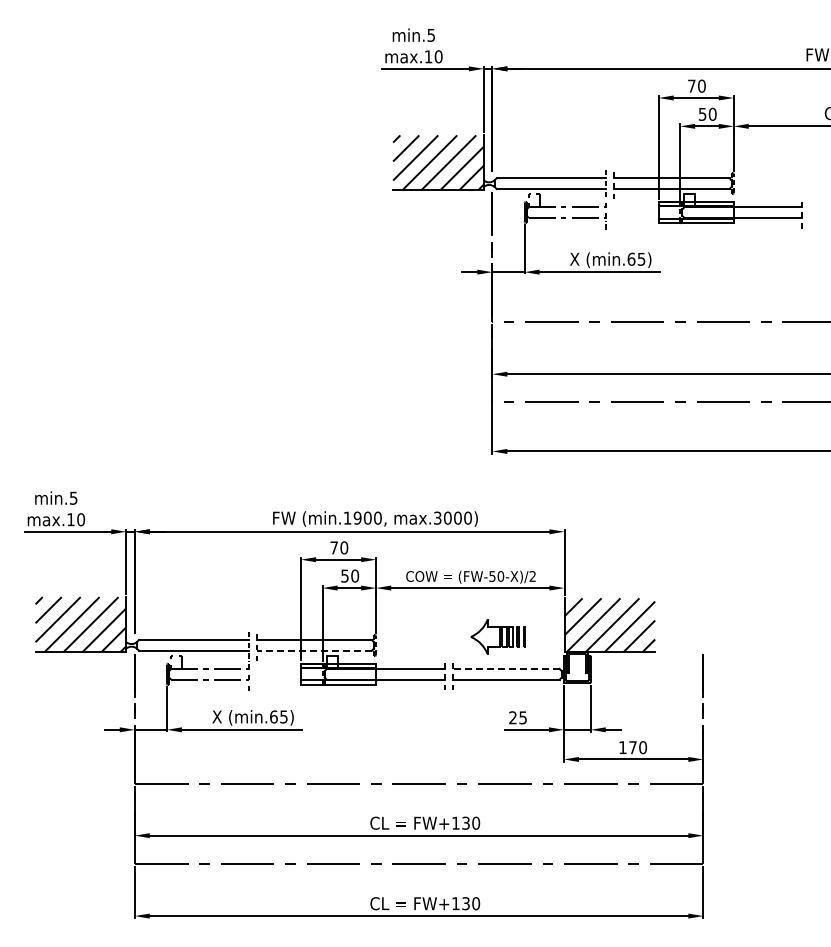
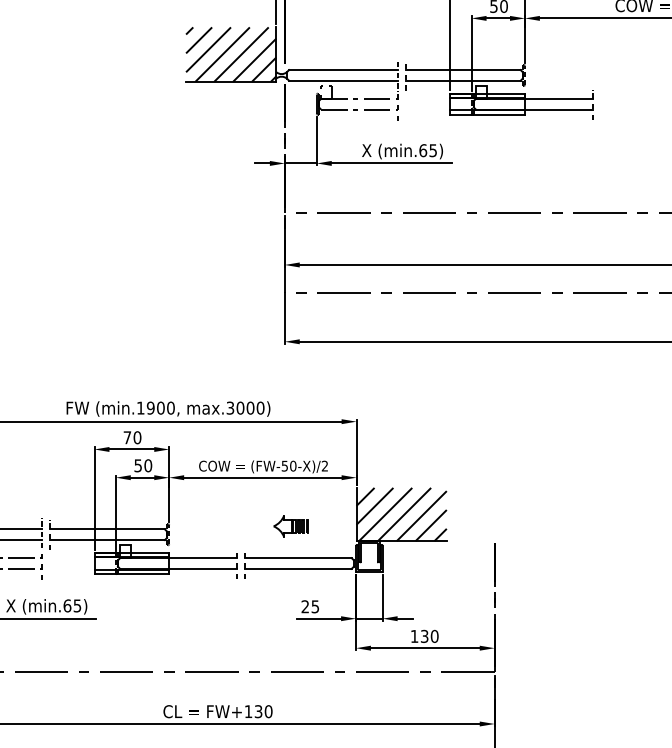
part: (498, 636) -> (290, 525), size x0.62
line: (314, 650) -> (107, 539), dashed -> solid
line: (506, 668) -> (298, 557), dashed -> solid
text: (632, 747) -> (424, 636), 170 -> 130

